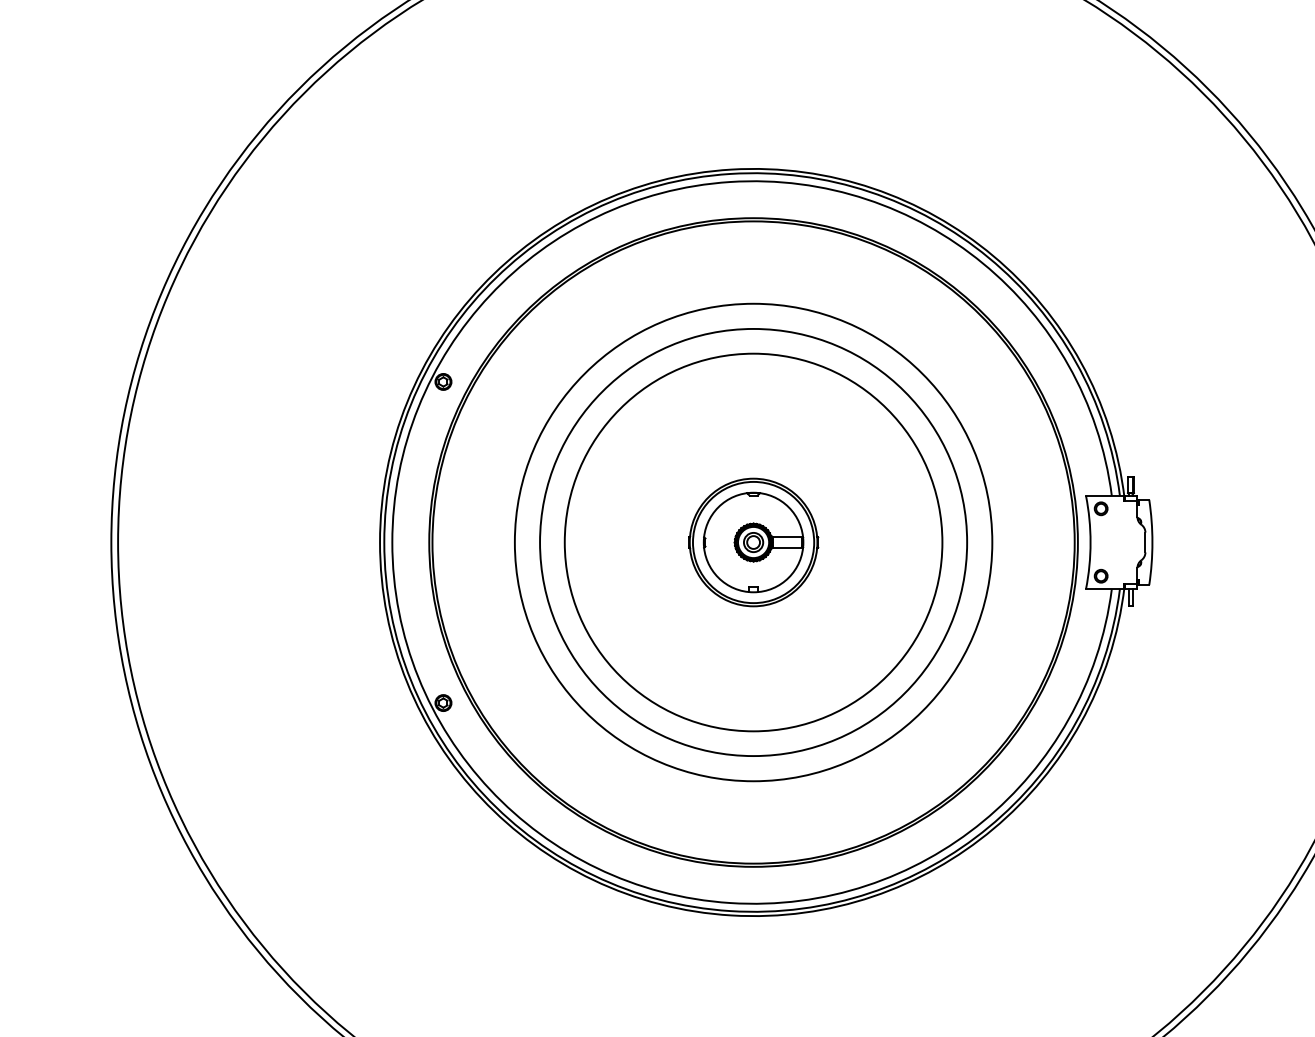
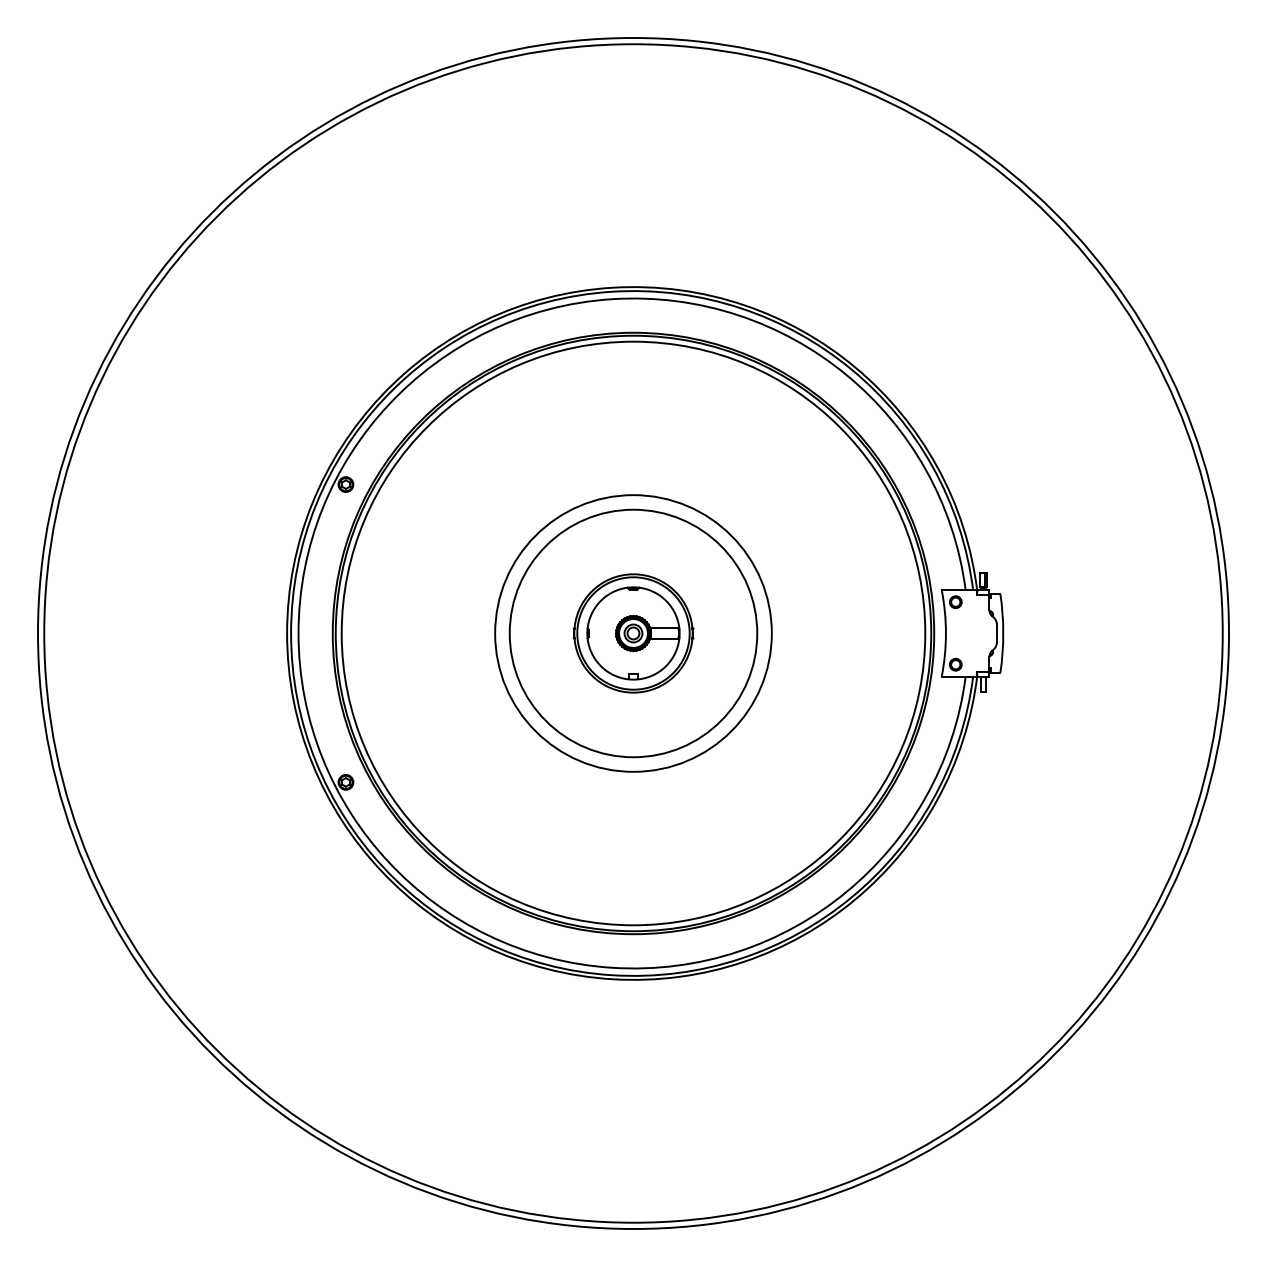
circle: (753, 542) -> (633, 633), size x0.62
circle: (753, 542) -> (633, 633), size x0.62
circle: (753, 542) -> (633, 633), size x1.67

